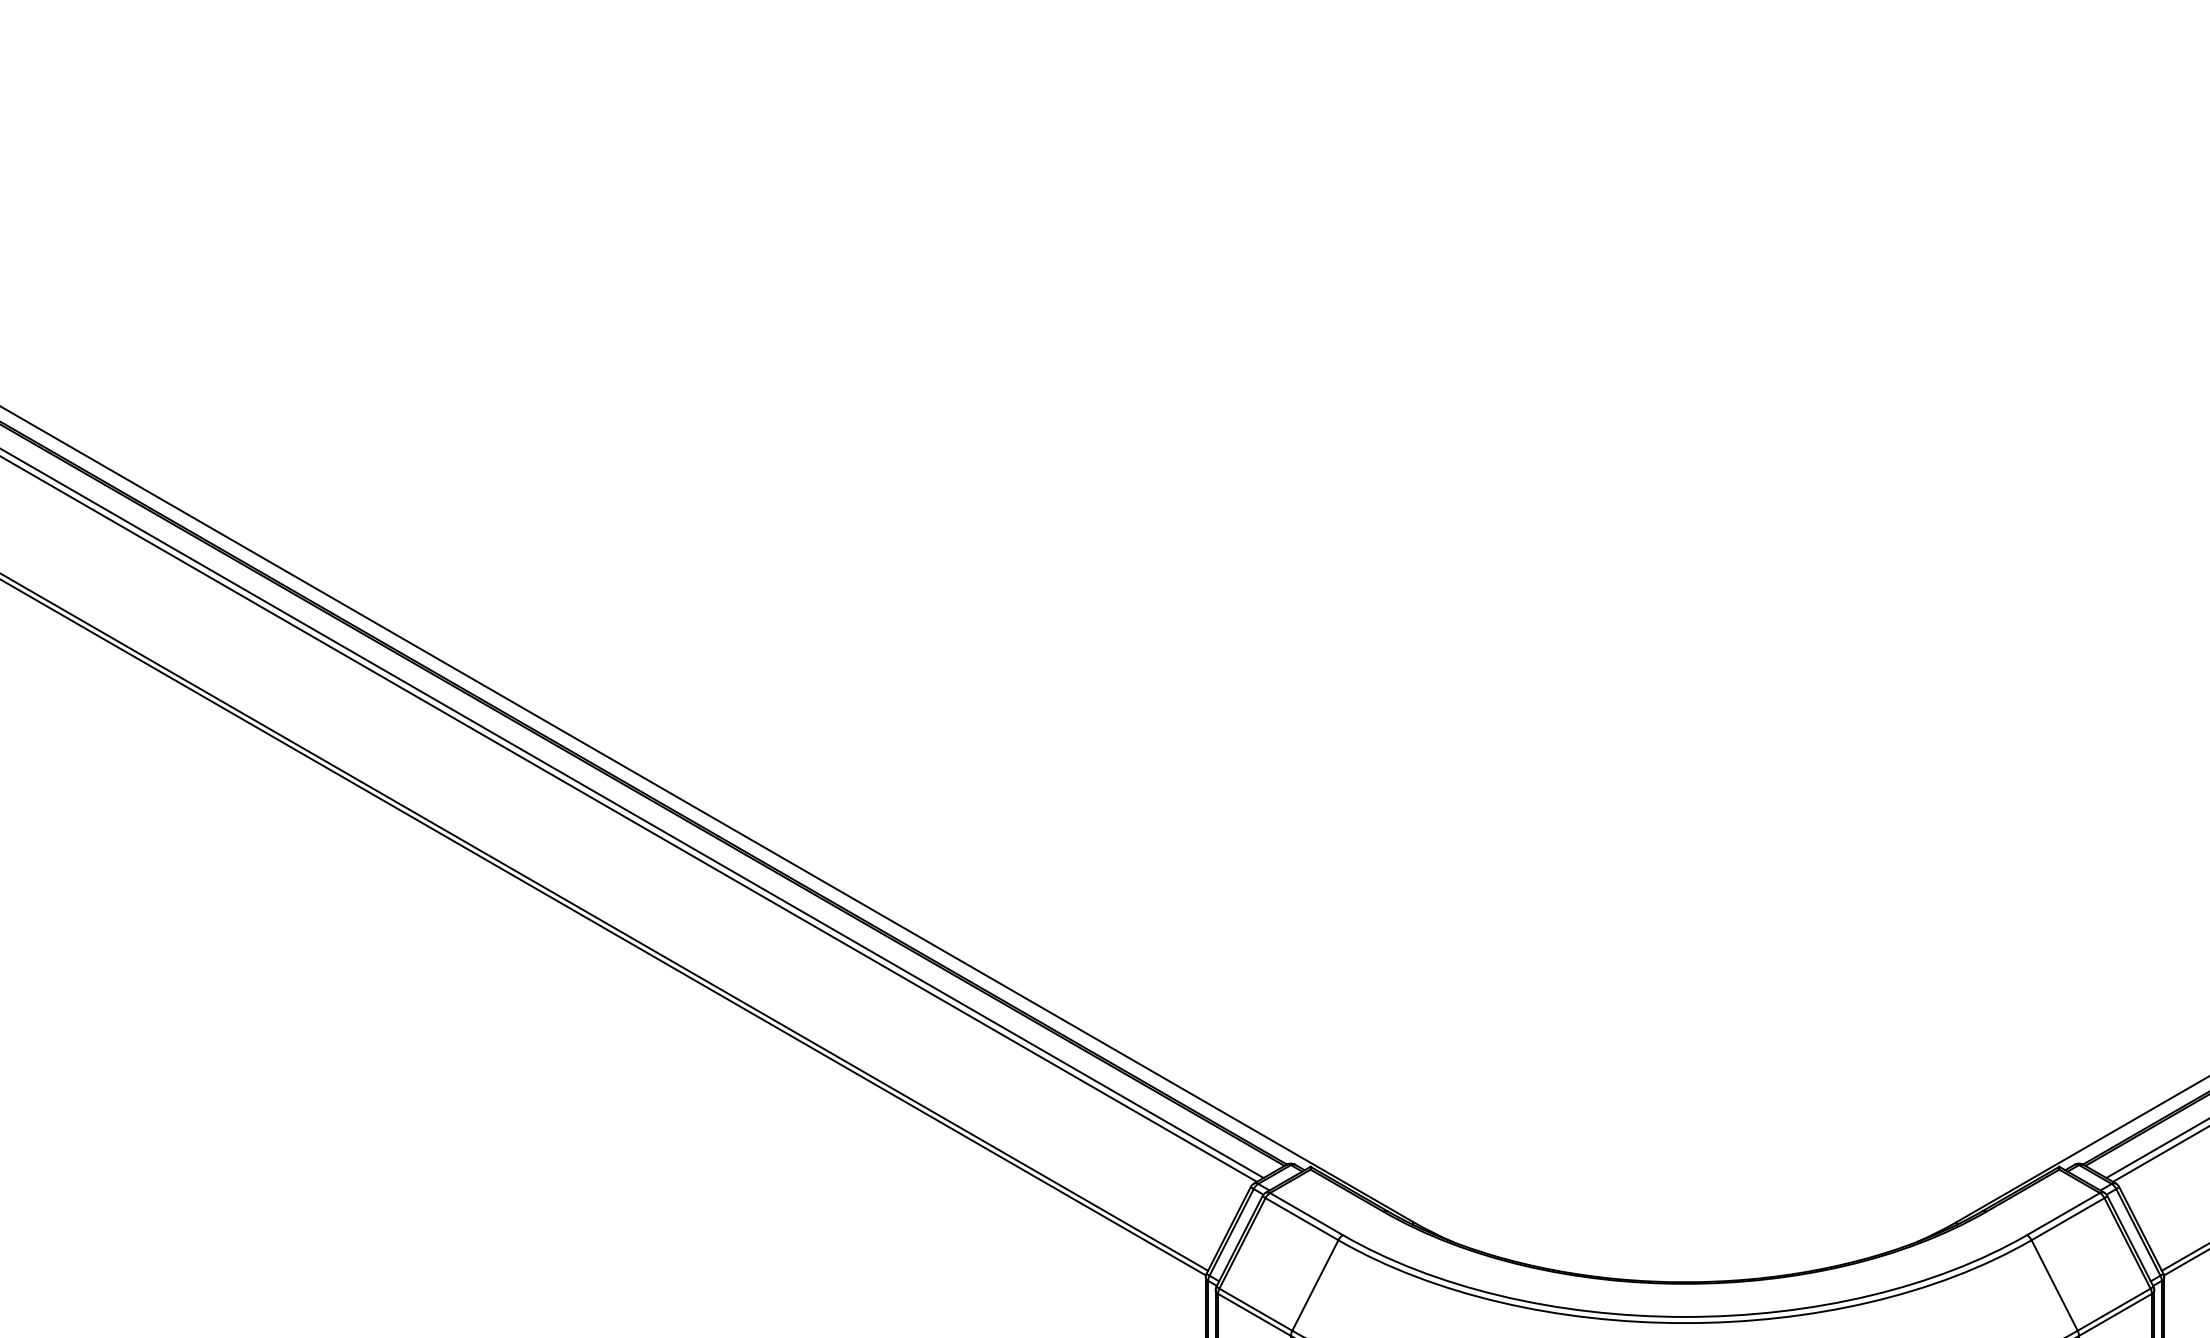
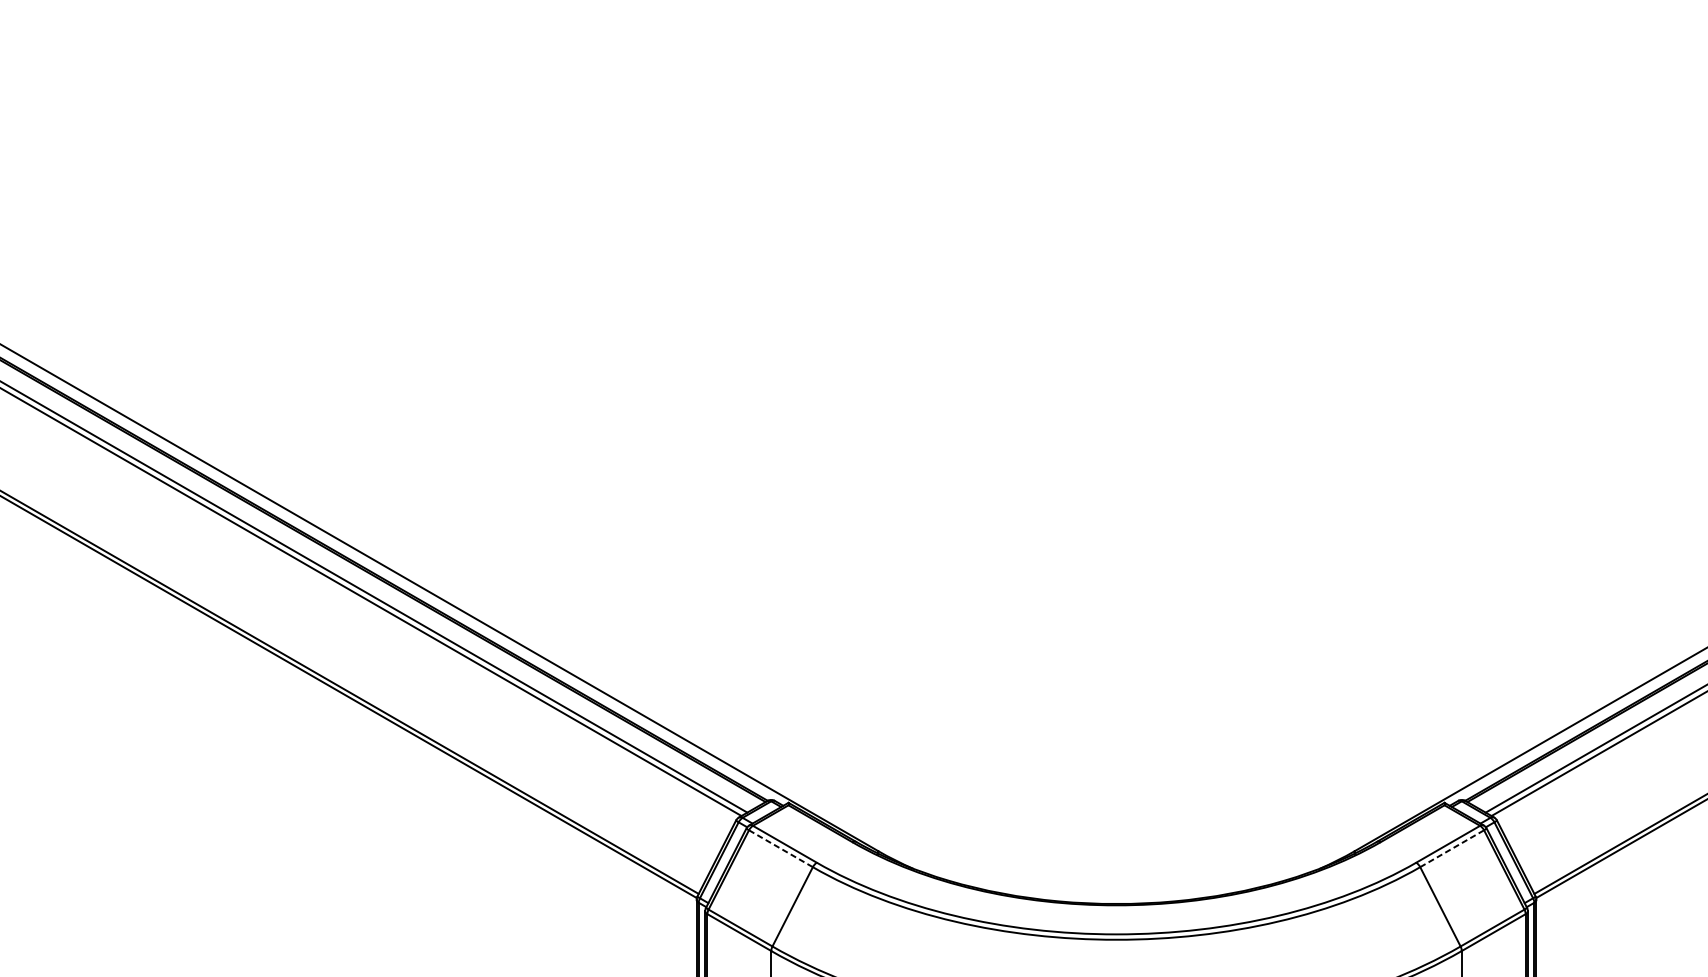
line: (2068, 1218) -> (1452, 848), solid -> dashed
line: (1302, 1219) -> (781, 848), solid -> dashed

